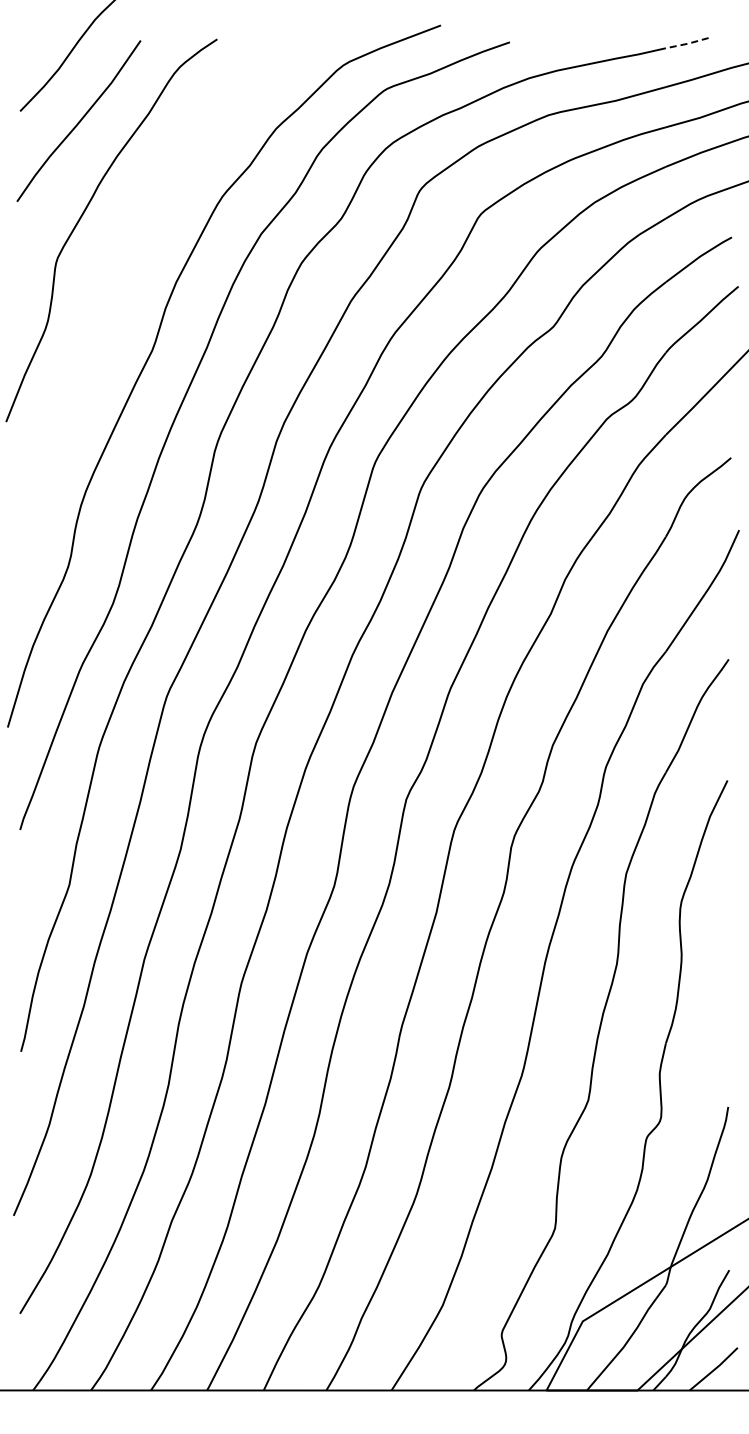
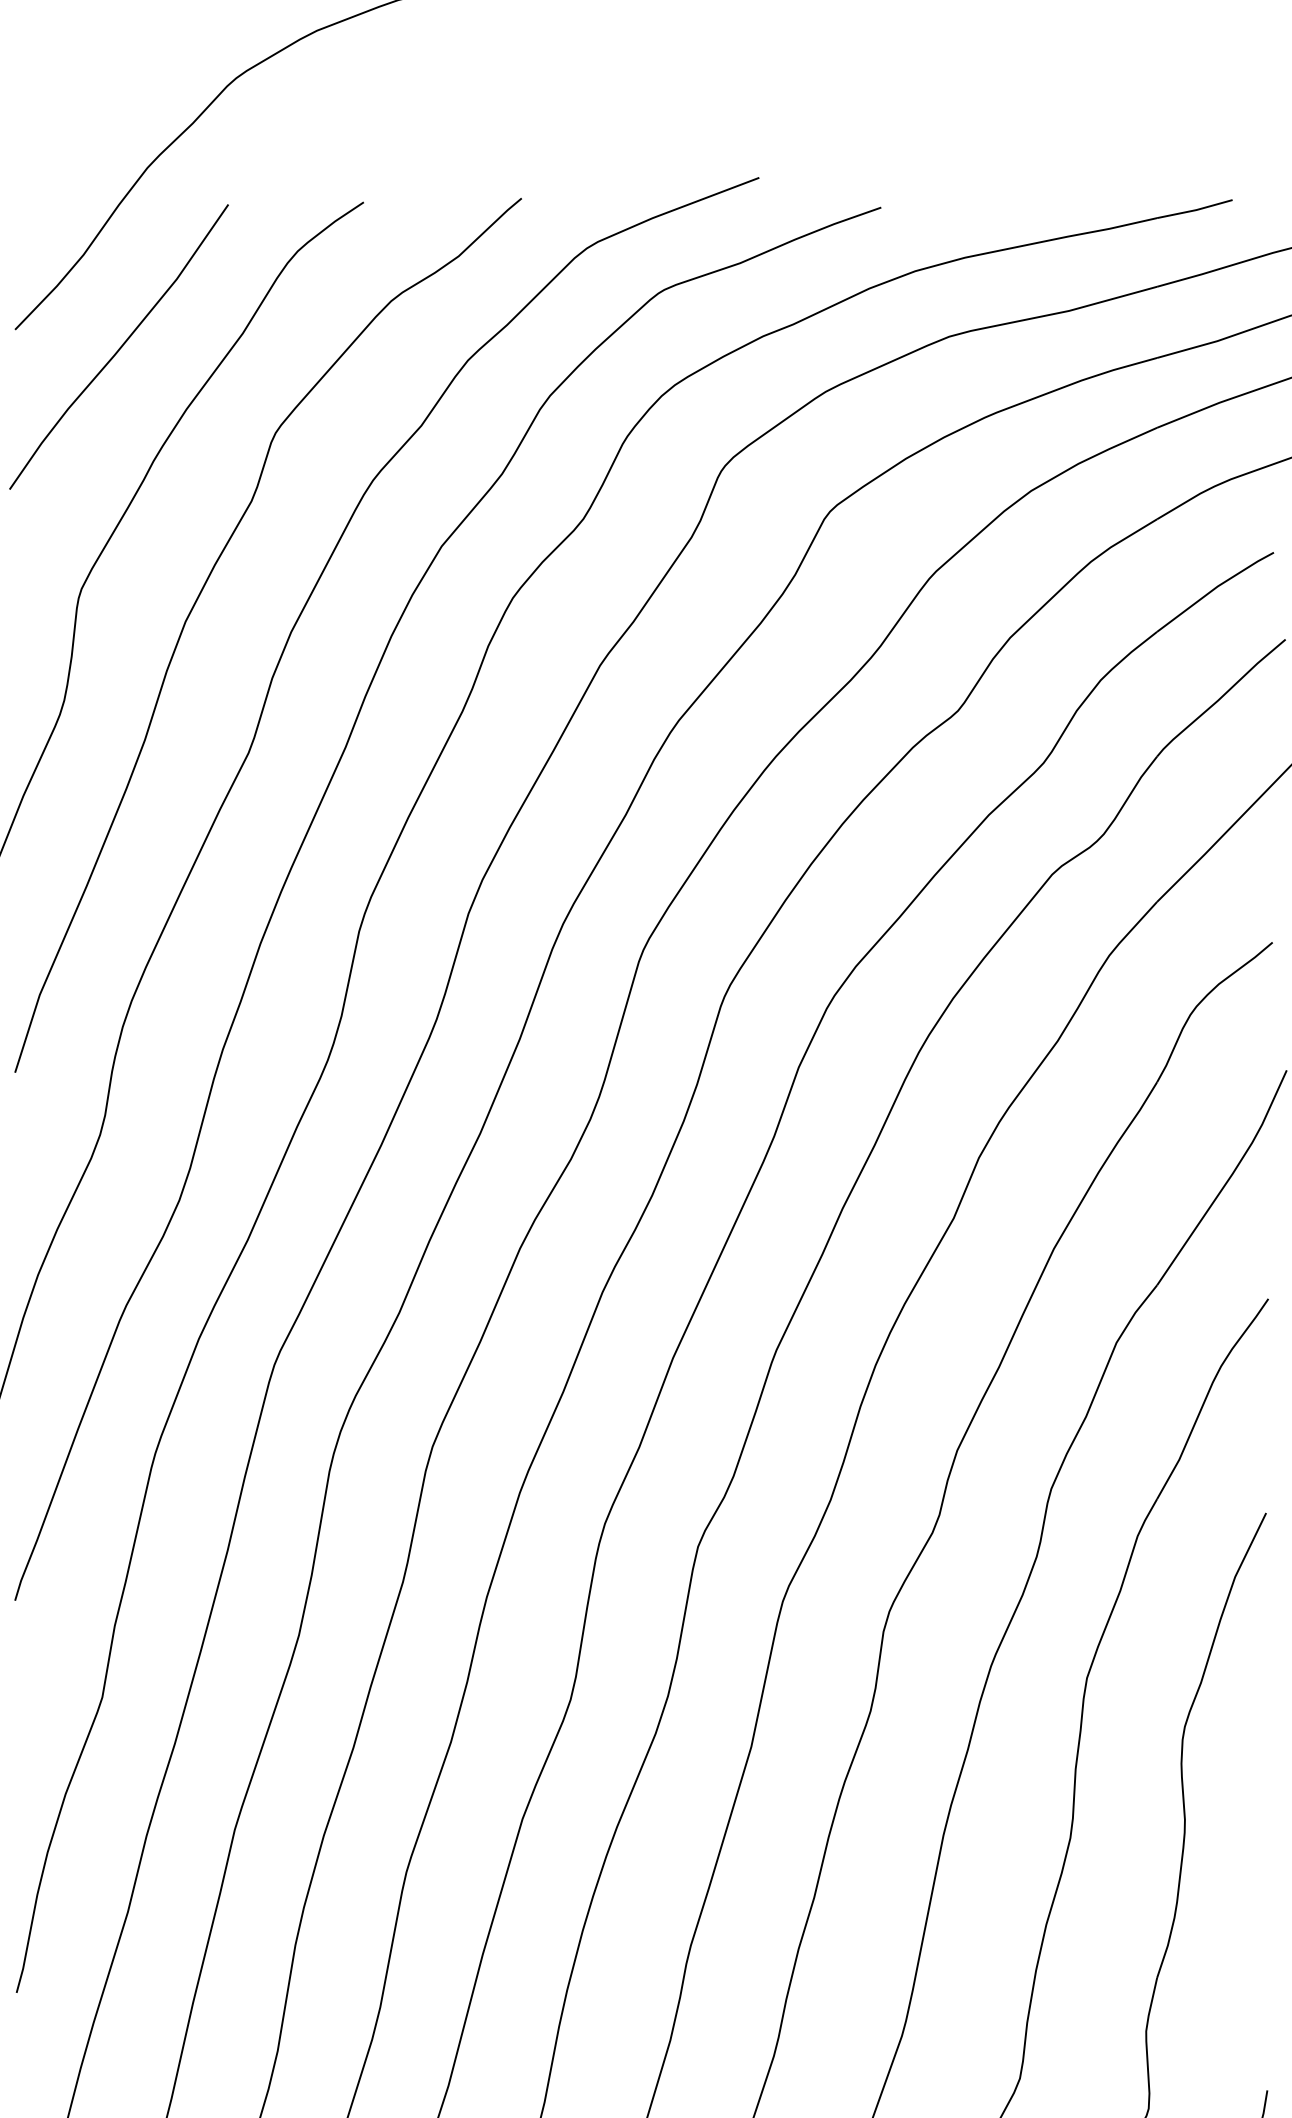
line: (688, 43) -> (1197, 209), dashed -> solid
curve: (124, 263) -> (199, 598), added

